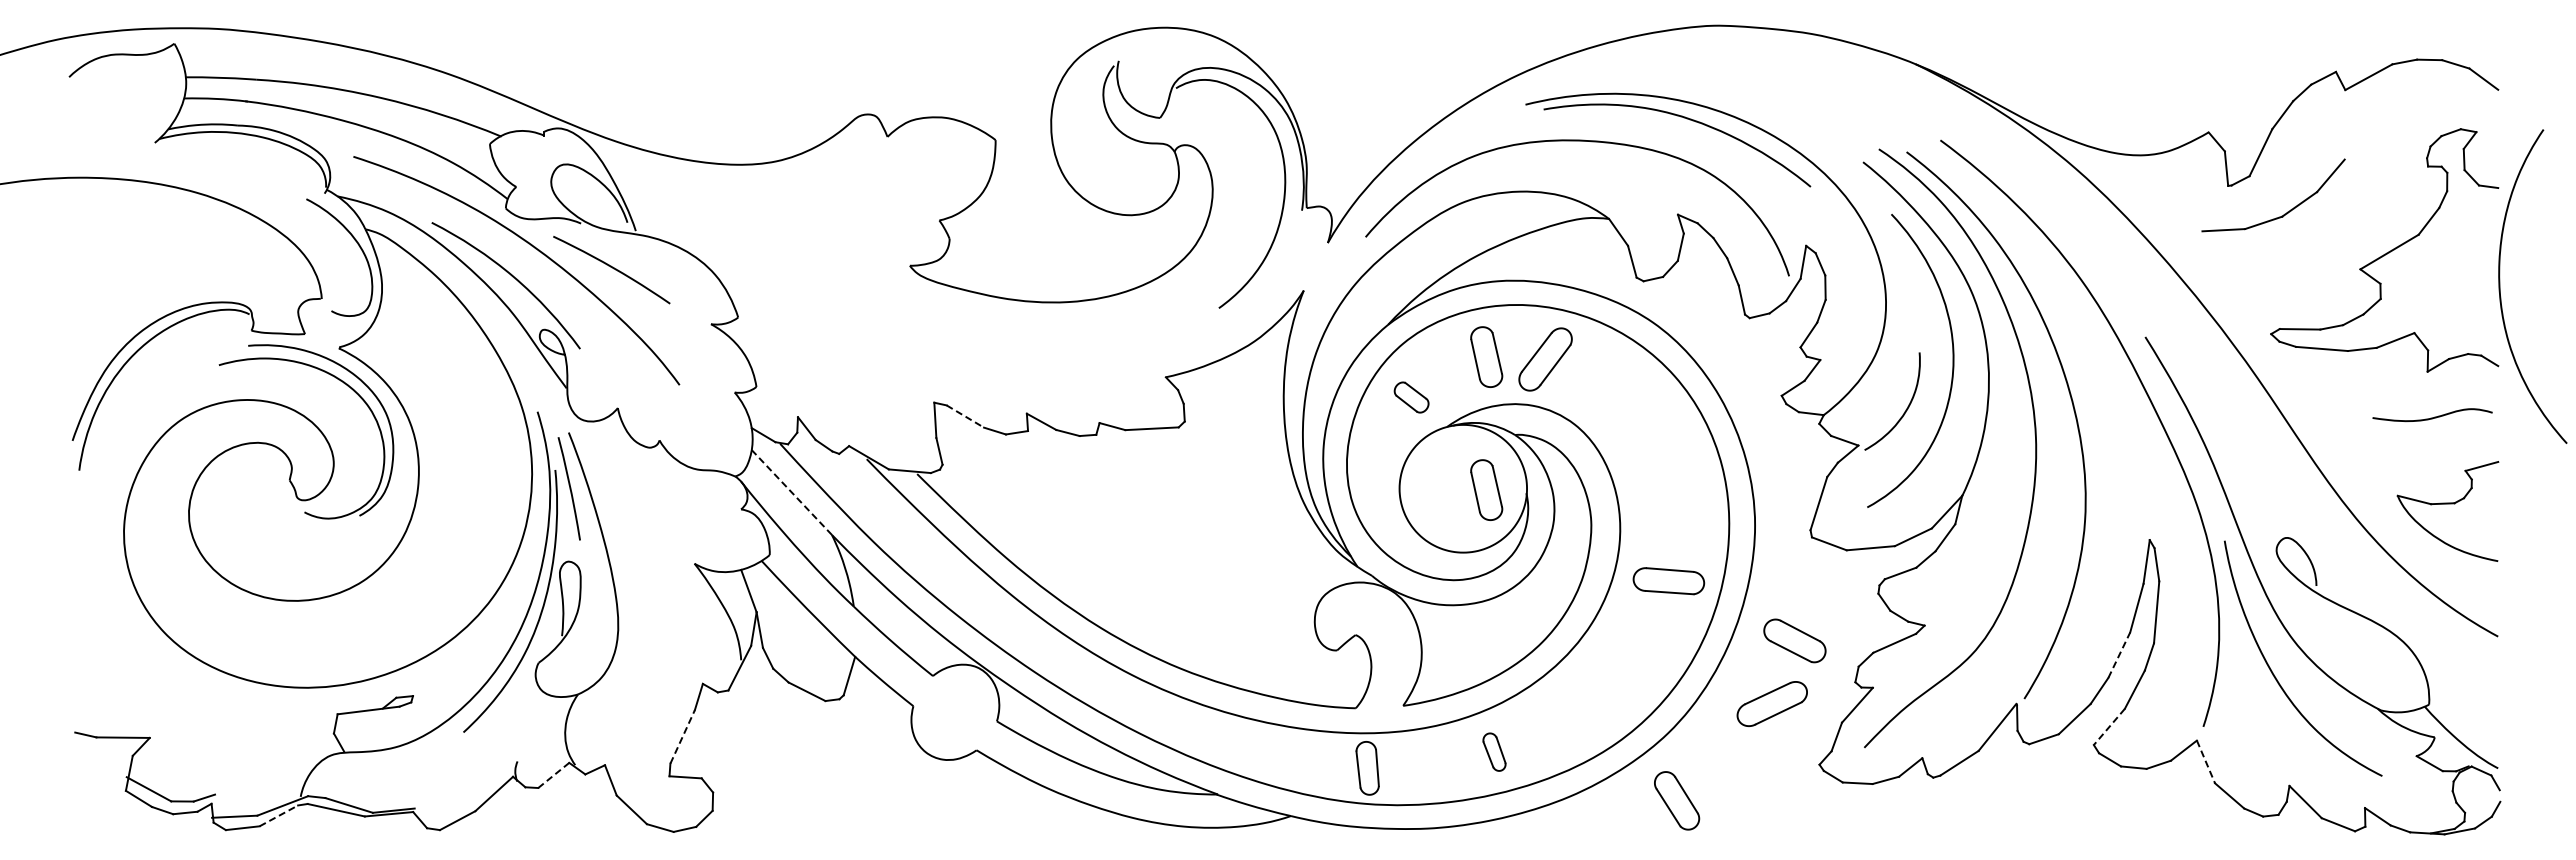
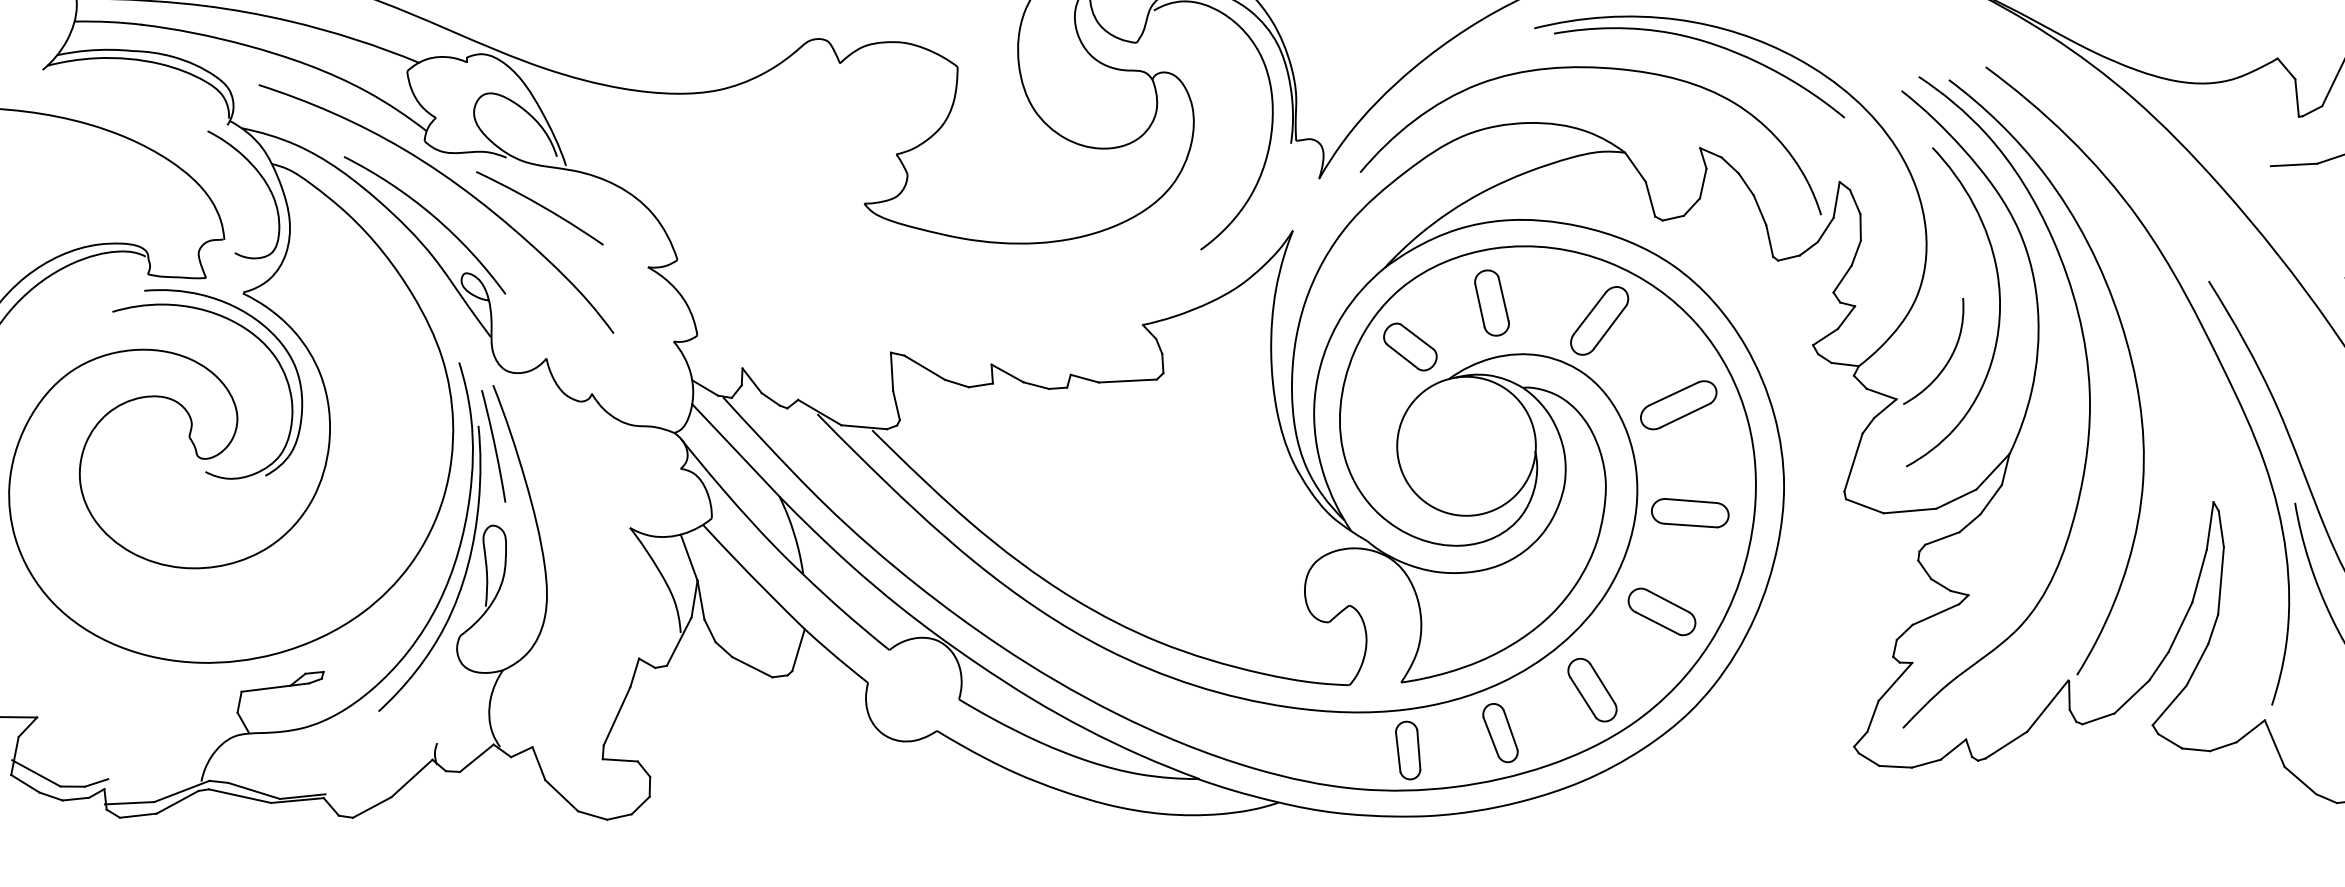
part: (1545, 359) -> (1599, 320), moved
part: (1411, 397) -> (1410, 347), size x1.43
line: (965, 416) -> (924, 367), dashed -> solid
part: (1486, 489) -> (1491, 447), removed
line: (791, 492) -> (735, 450), dashed -> solid
part: (1668, 581) -> (1689, 513), moved
part: (1794, 640) -> (1661, 611), moved
line: (2119, 654) -> (2180, 626), dashed -> solid
part: (1771, 703) -> (1677, 404), moved
line: (2109, 726) -> (2169, 705), dashed -> solid
line: (682, 736) -> (616, 715), dashed -> solid
part: (1494, 751) -> (1500, 732), size x1.43
line: (2206, 762) -> (2275, 744), dashed -> solid
part: (1367, 768) -> (1407, 750), moved
line: (553, 775) -> (476, 758), dashed -> solid
part: (1677, 800) -> (1592, 689), moved
line: (278, 815) -> (177, 801), dashed -> solid

